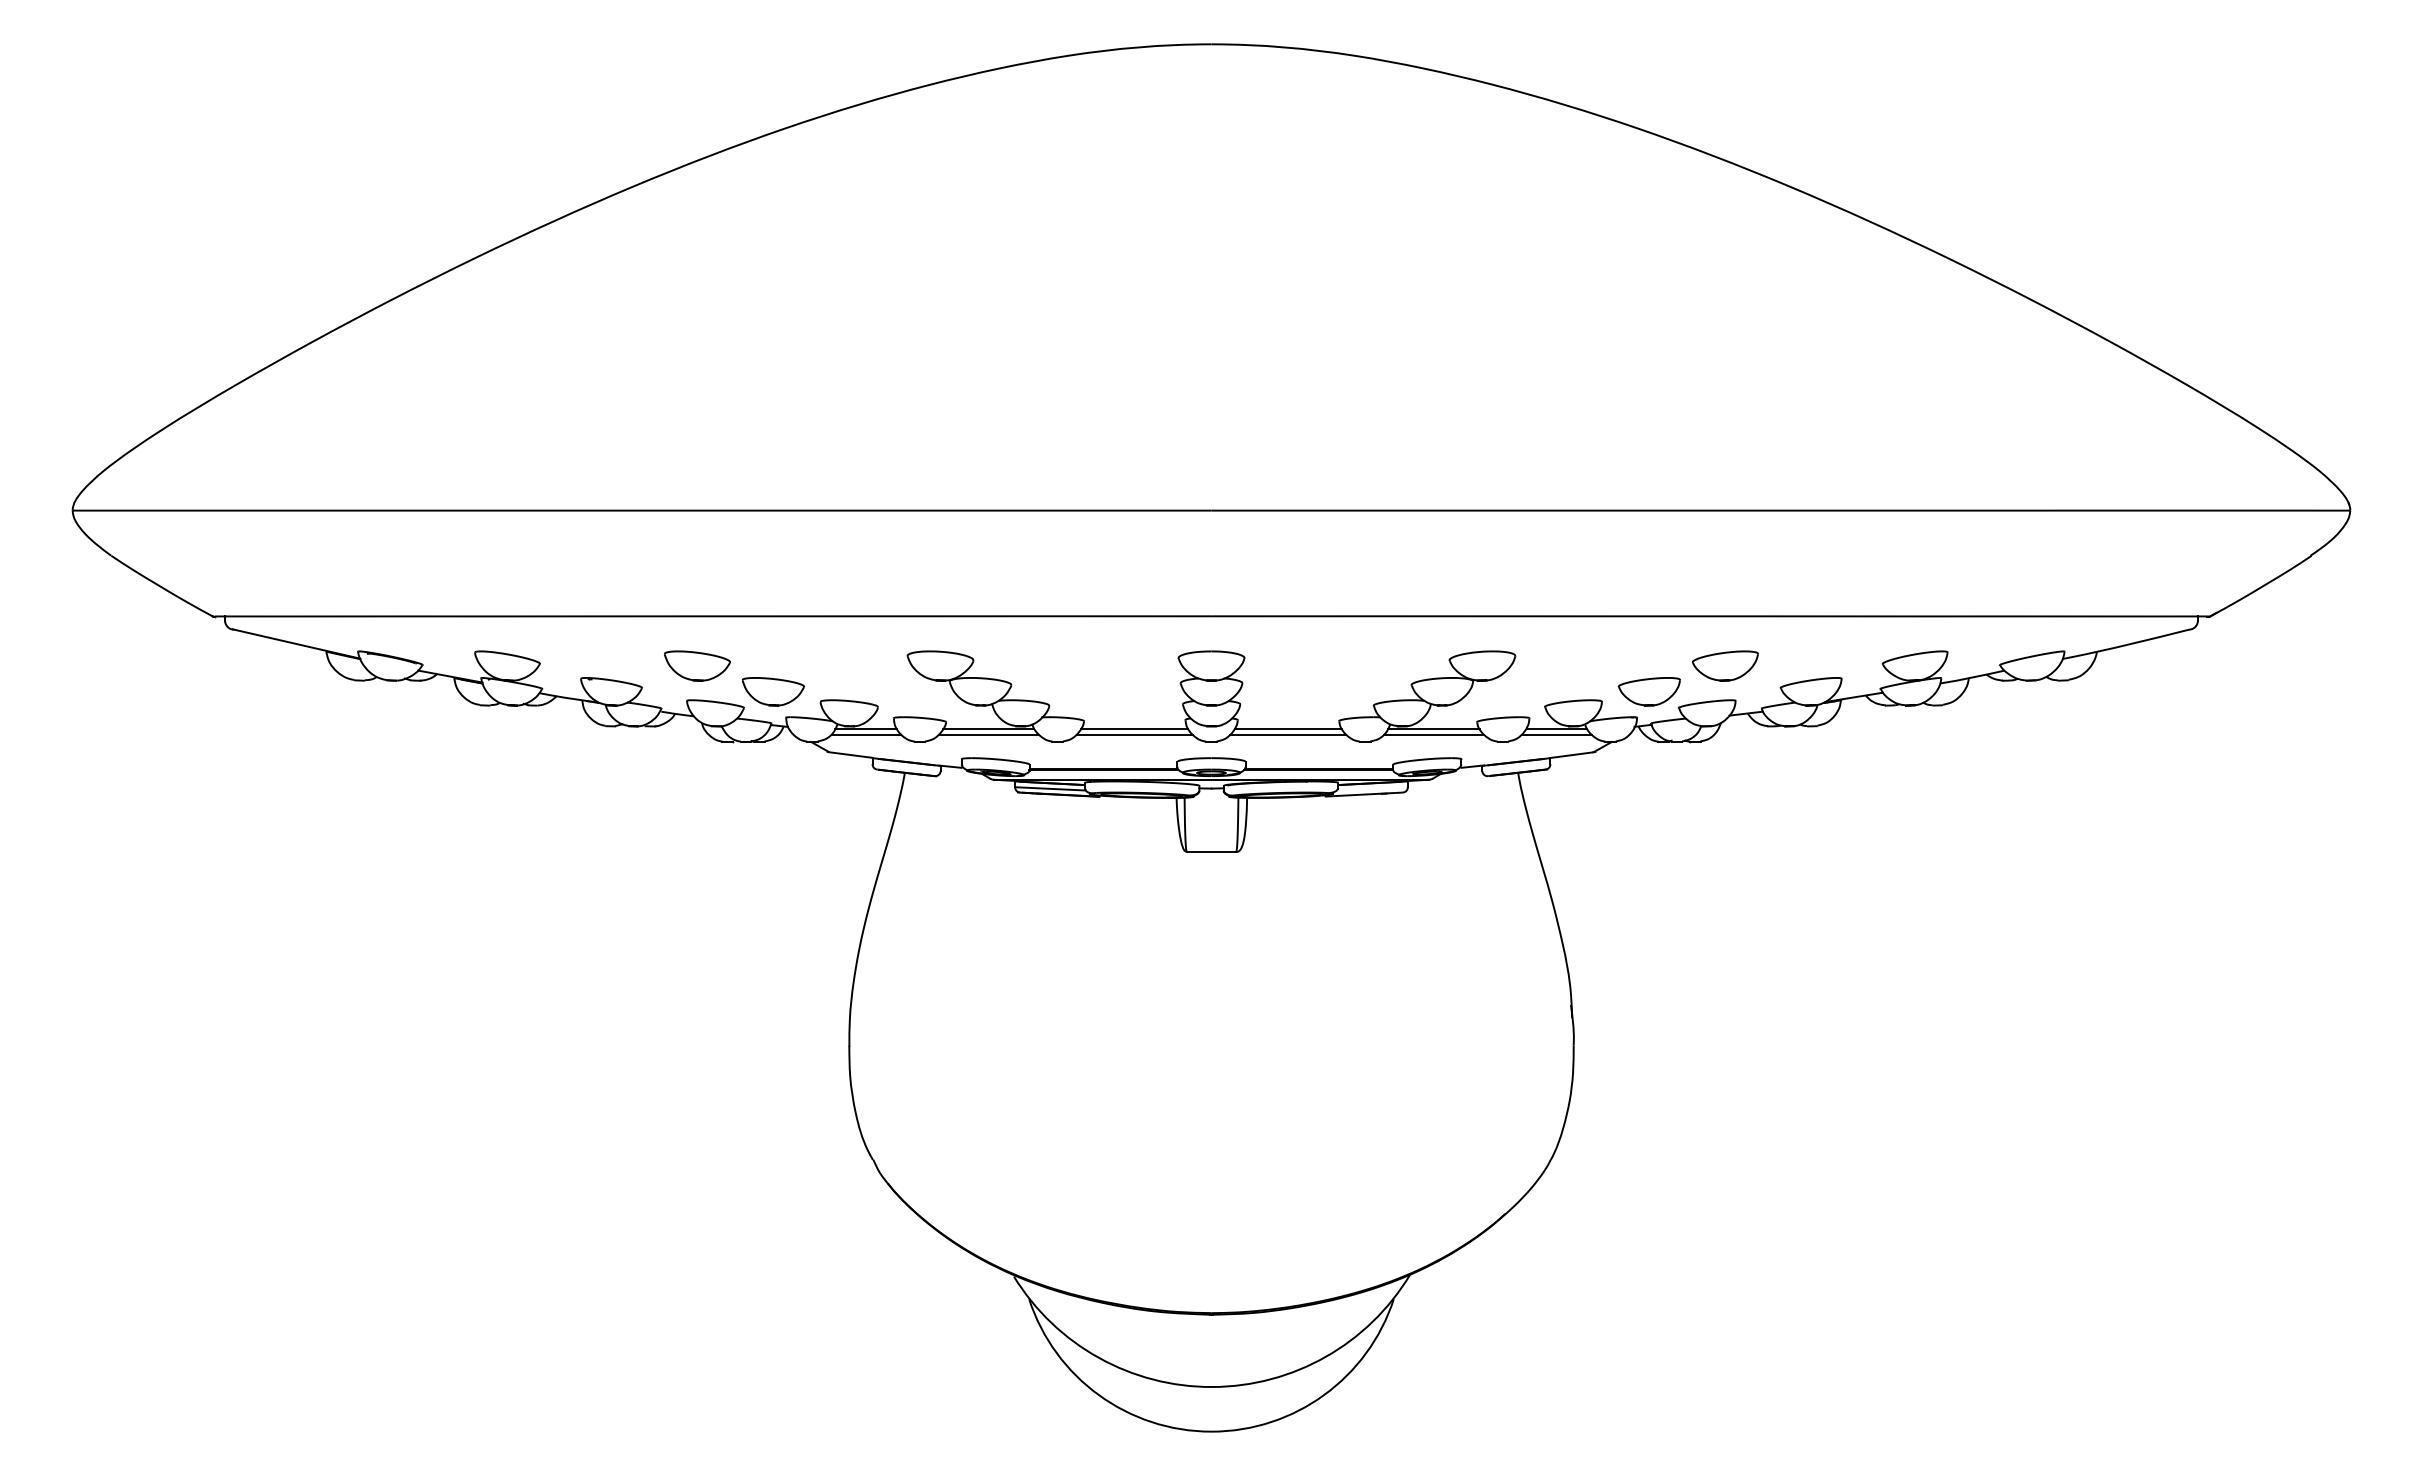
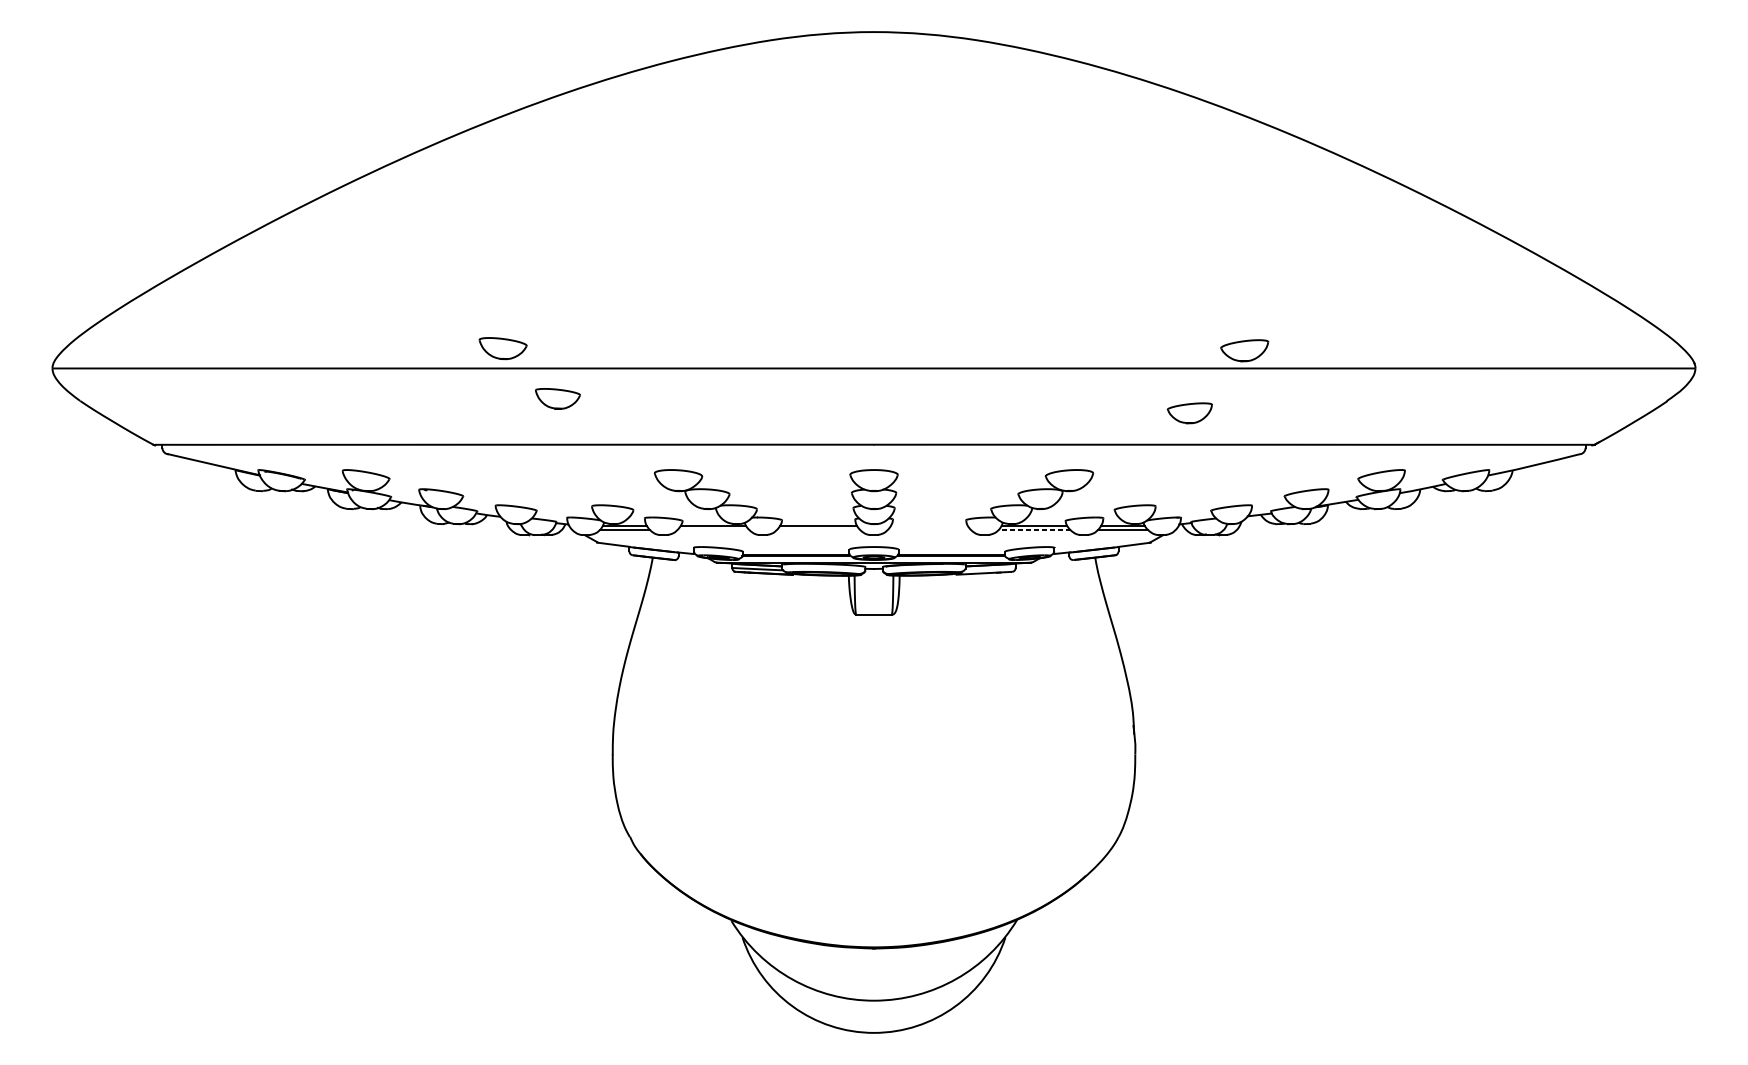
part: (697, 665) -> (503, 348), moved
part: (1724, 665) -> (1244, 350), moved
part: (773, 691) -> (558, 398), moved
part: (1648, 691) -> (1189, 413), moved
line: (1287, 729) -> (928, 526), removed
line: (988, 734) -> (713, 529), removed
line: (1134, 734) -> (818, 529), removed
line: (1288, 734) -> (929, 529), removed
line: (1434, 734) -> (1034, 529), solid -> dashed

